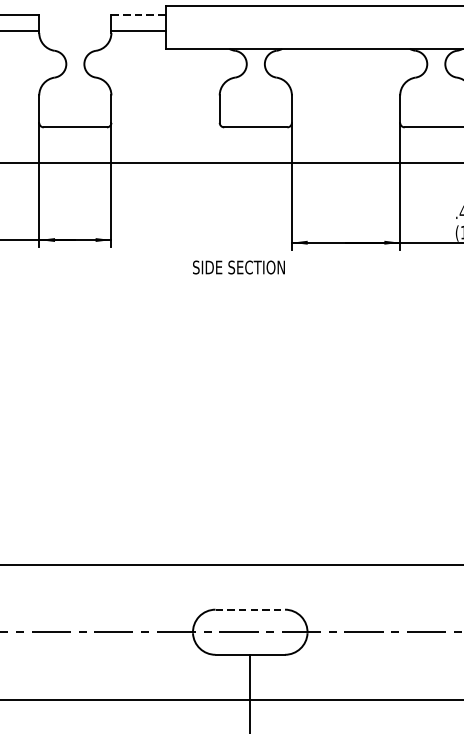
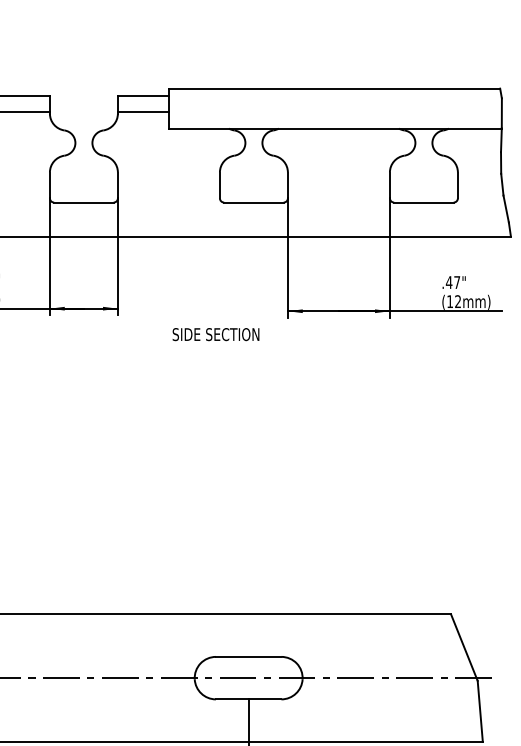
line: (138, 14) -> (143, 96), dashed -> solid
text: (238, 267) -> (215, 334), moved
line: (250, 609) -> (248, 656), dashed -> solid

